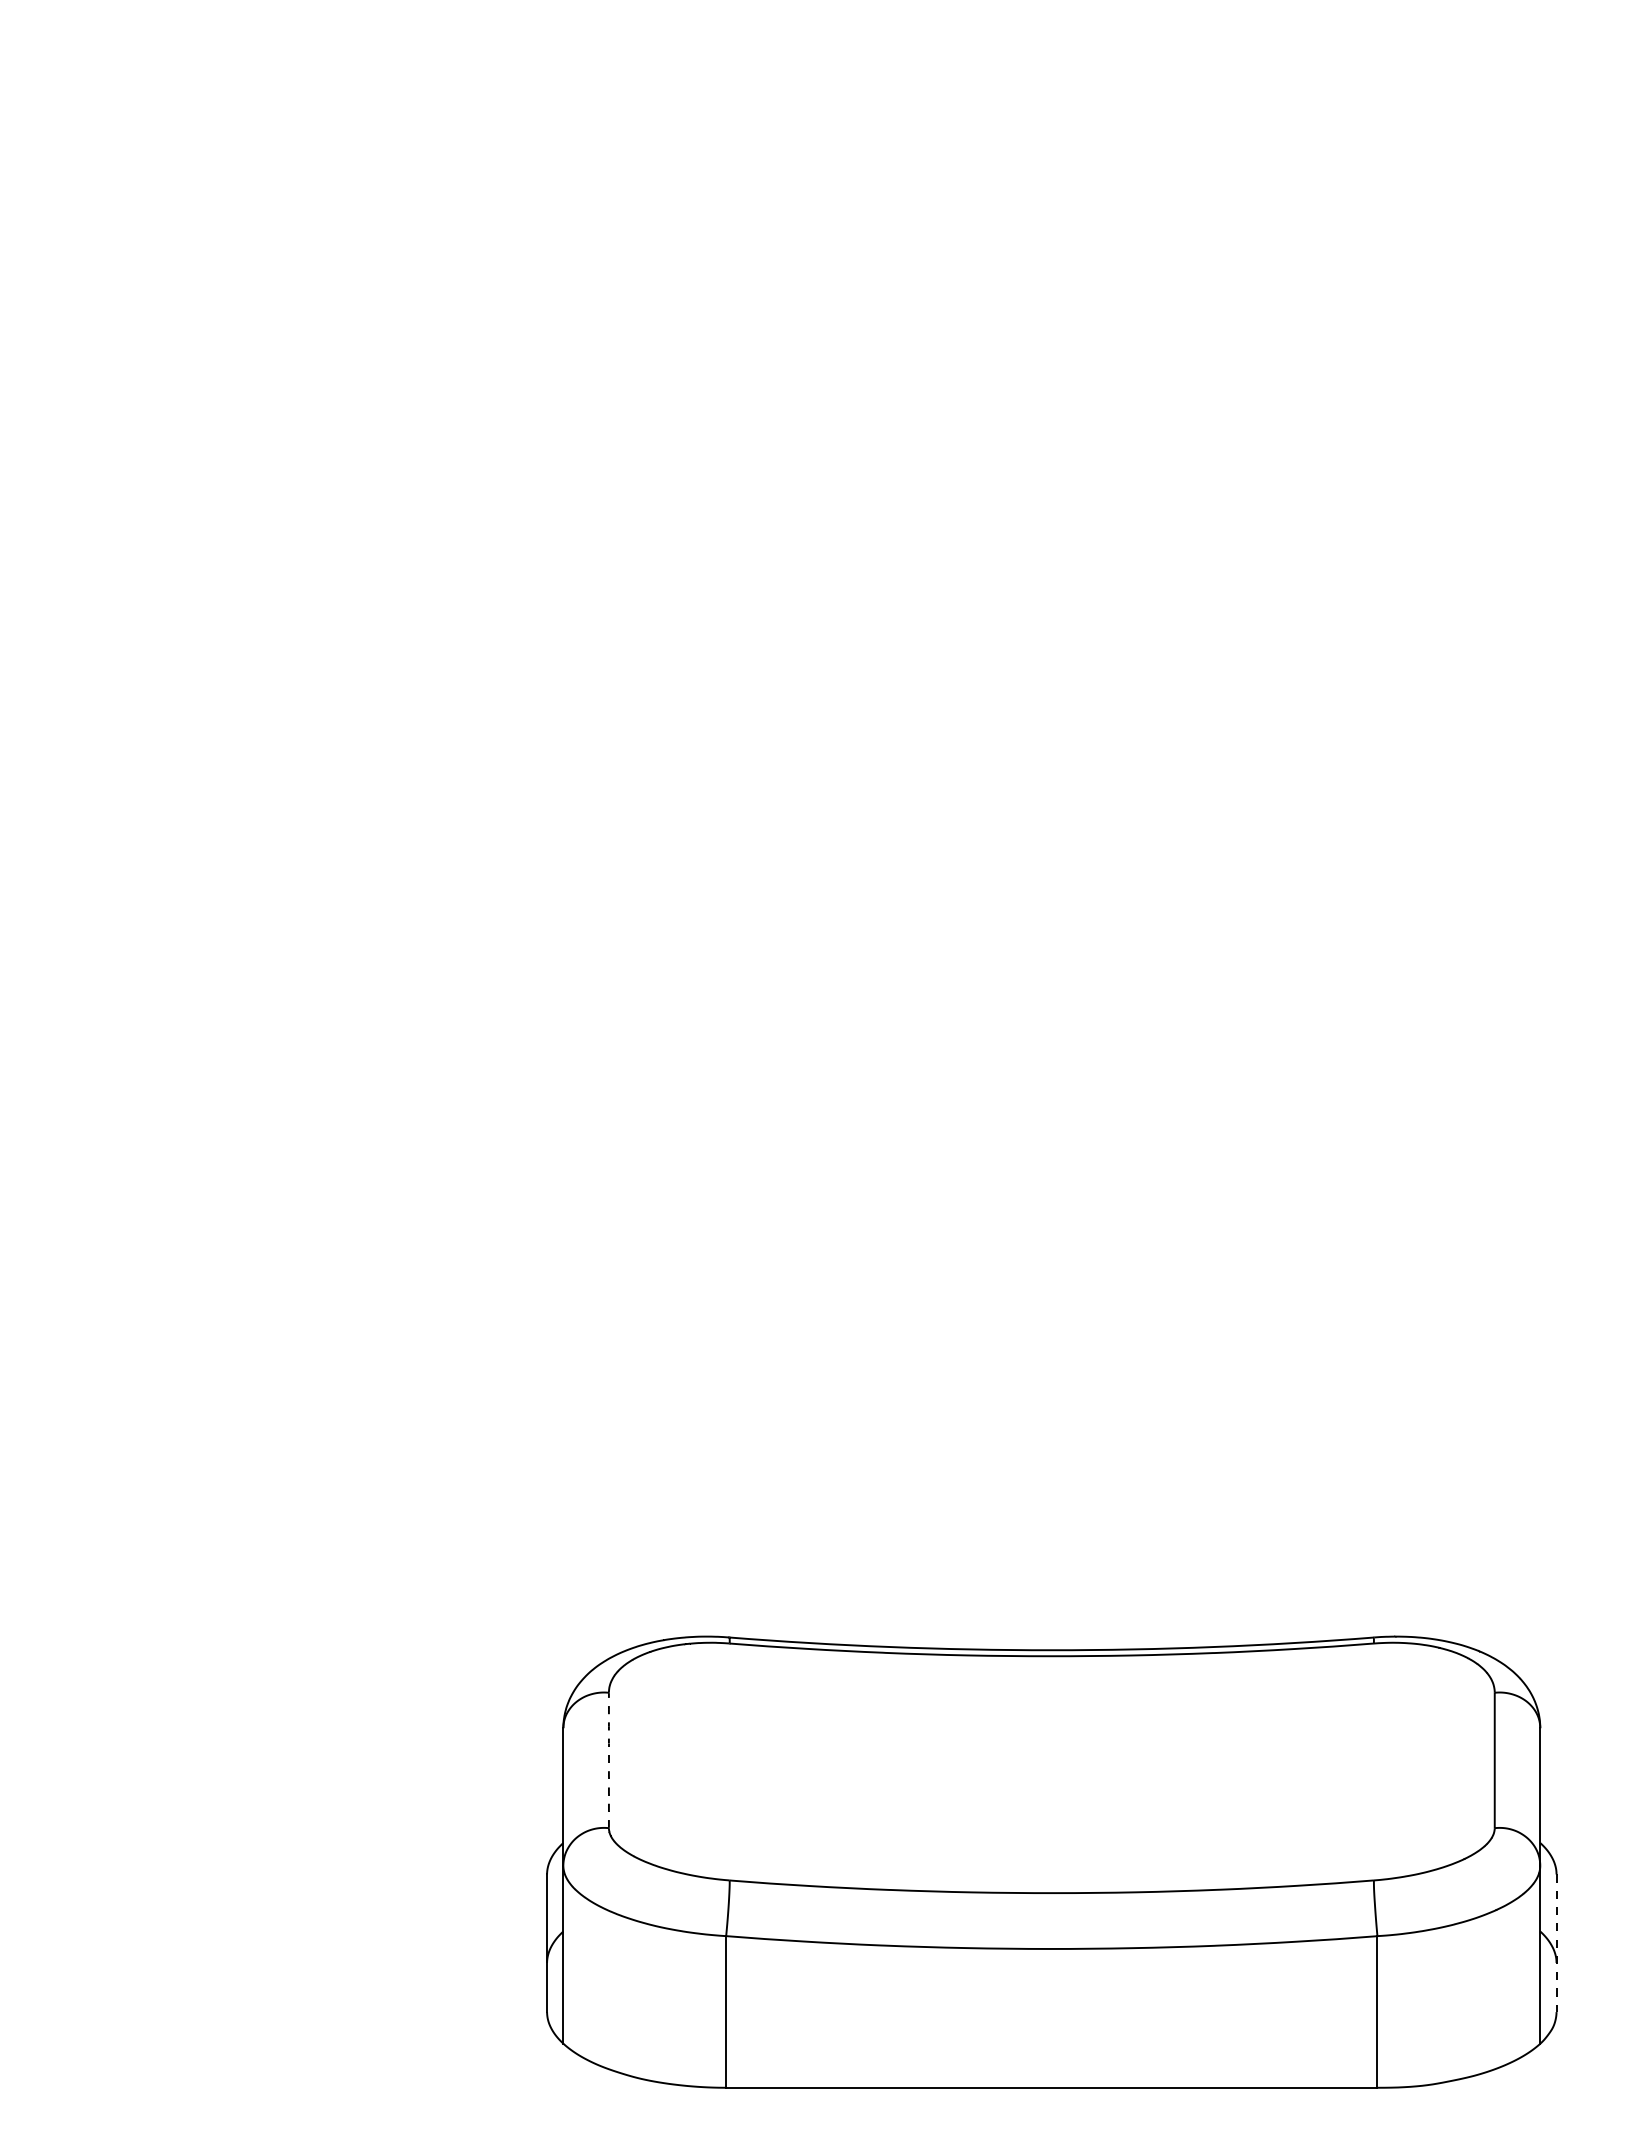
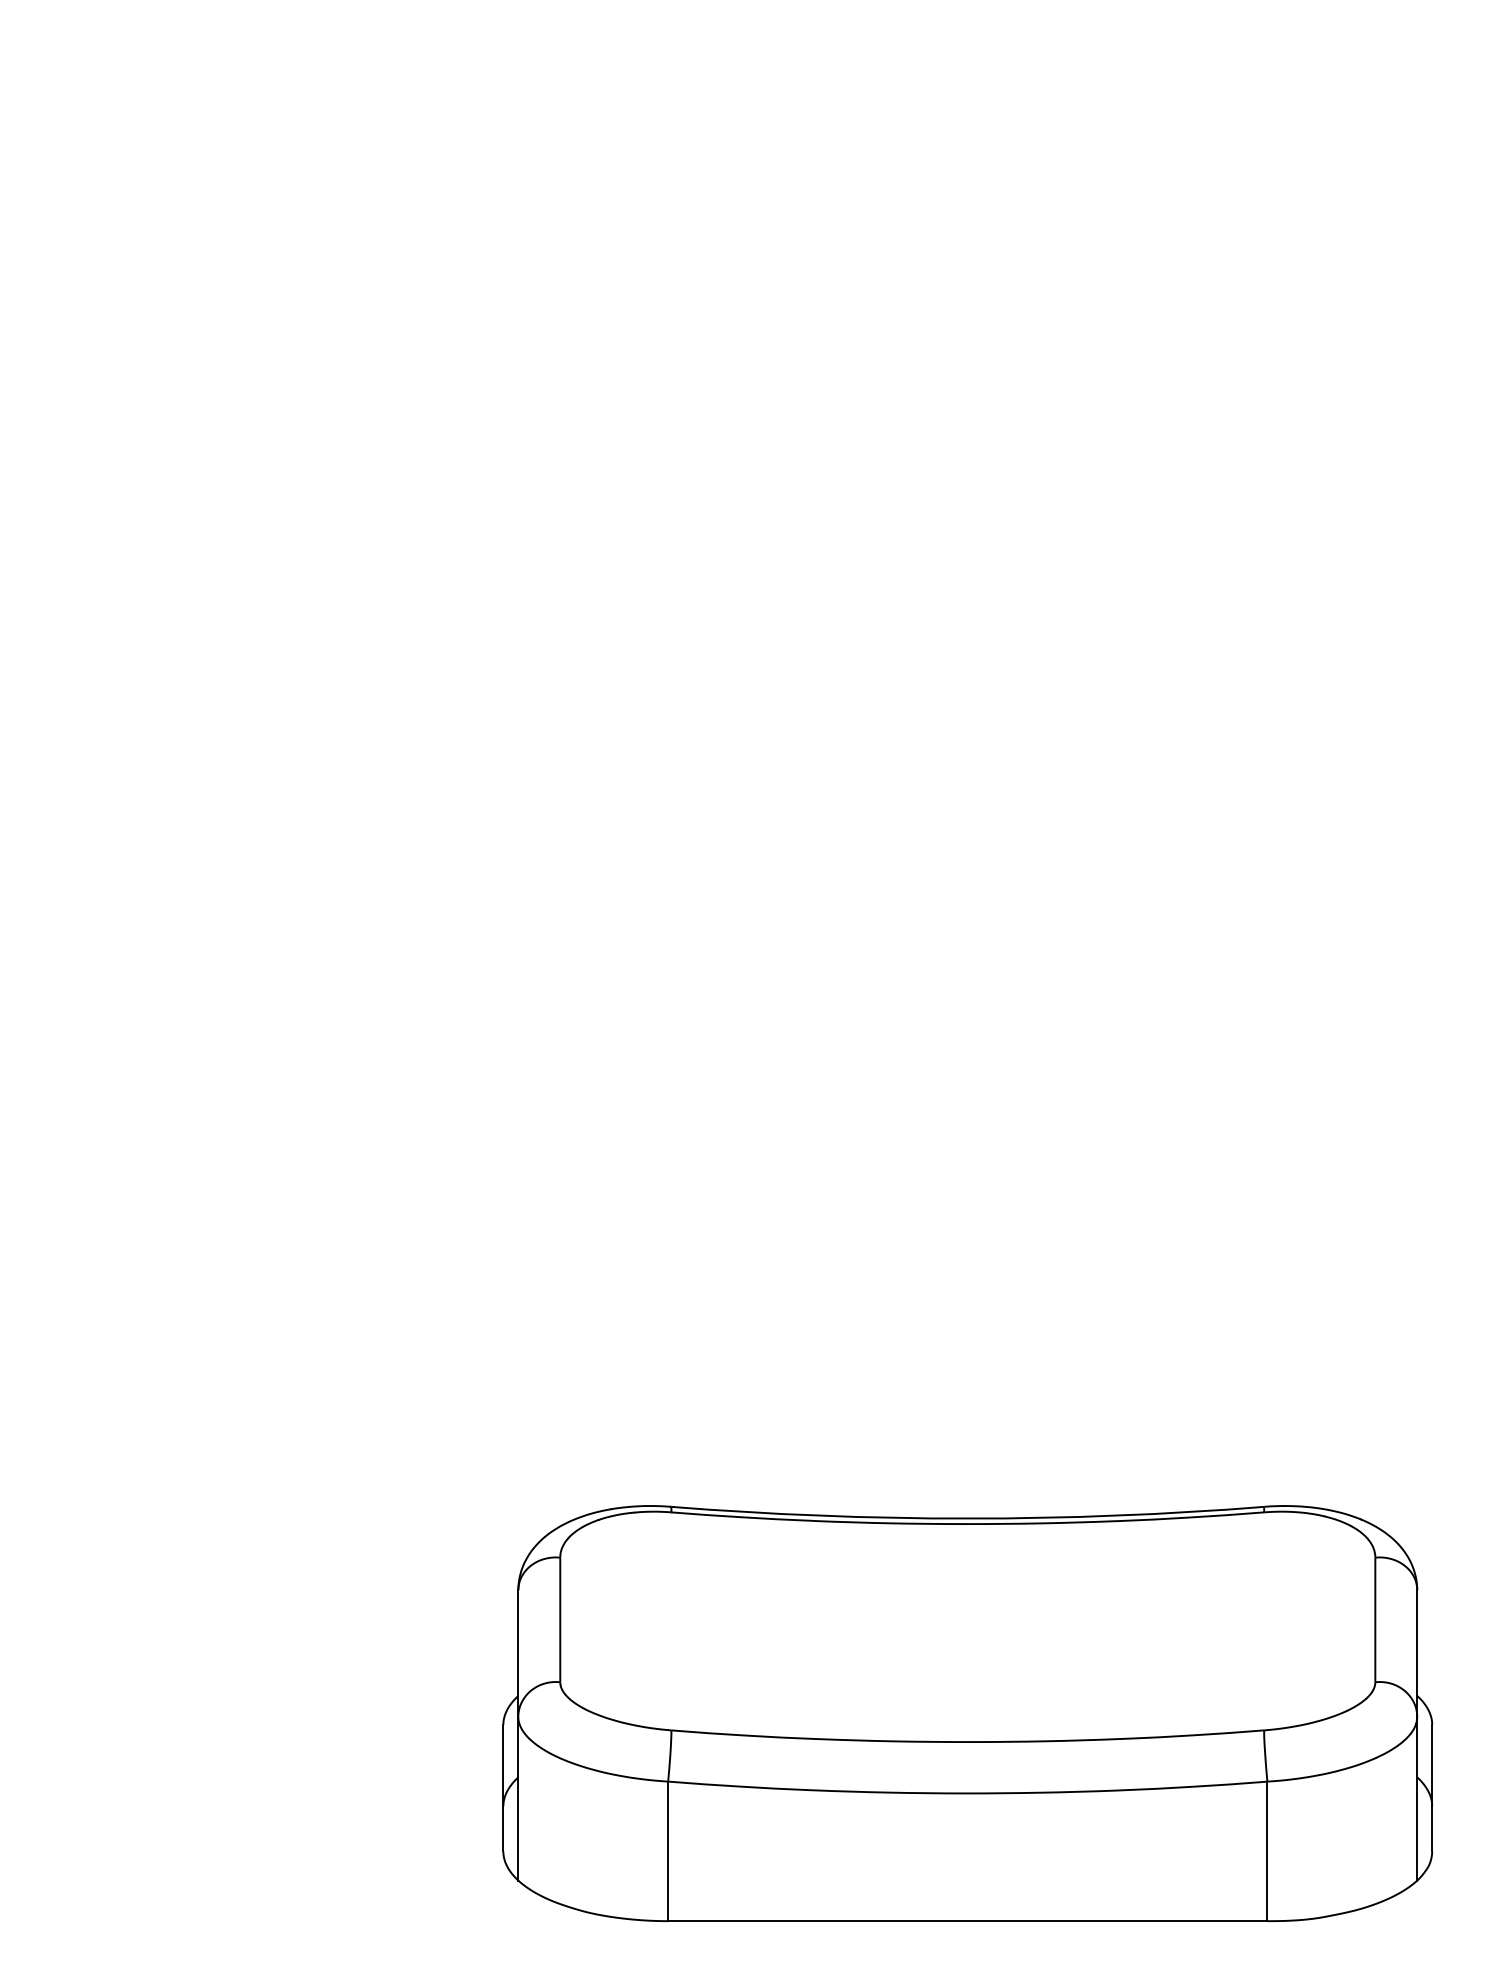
line: (609, 1759) -> (560, 1619), dashed -> solid
line: (1556, 1943) -> (1432, 1788), dashed -> solid

